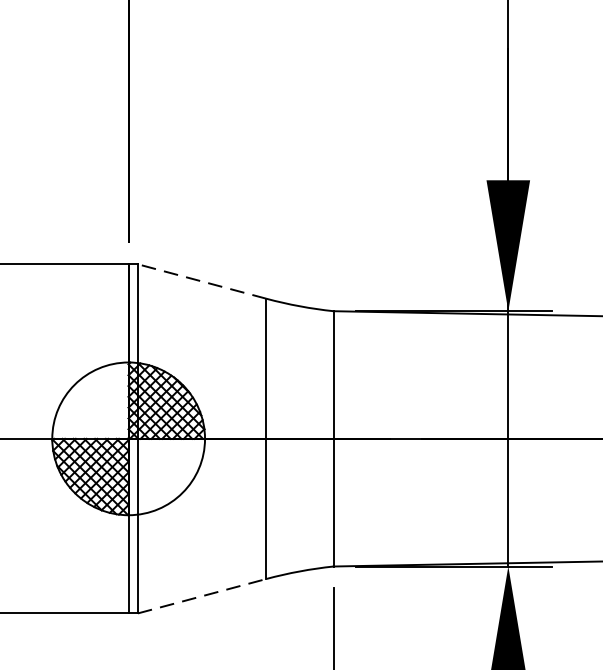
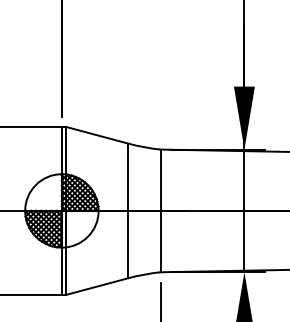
line: (202, 281) -> (97, 135), dashed -> solid
line: (202, 596) -> (97, 286), dashed -> solid

